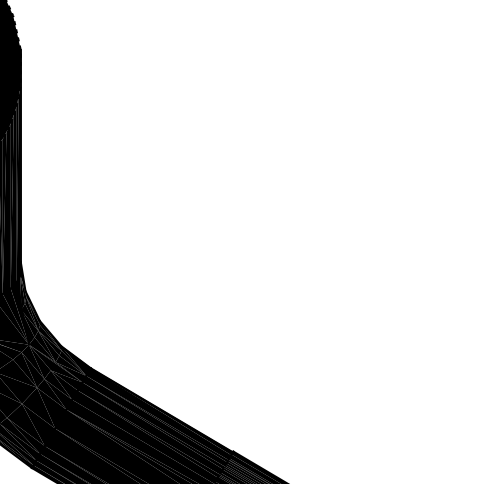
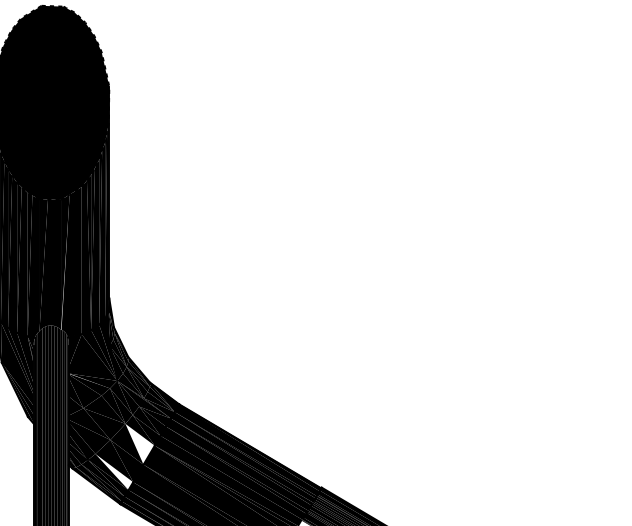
fill: (51, 407) -> (139, 443), removed
fill: (26, 435) -> (114, 471), removed

